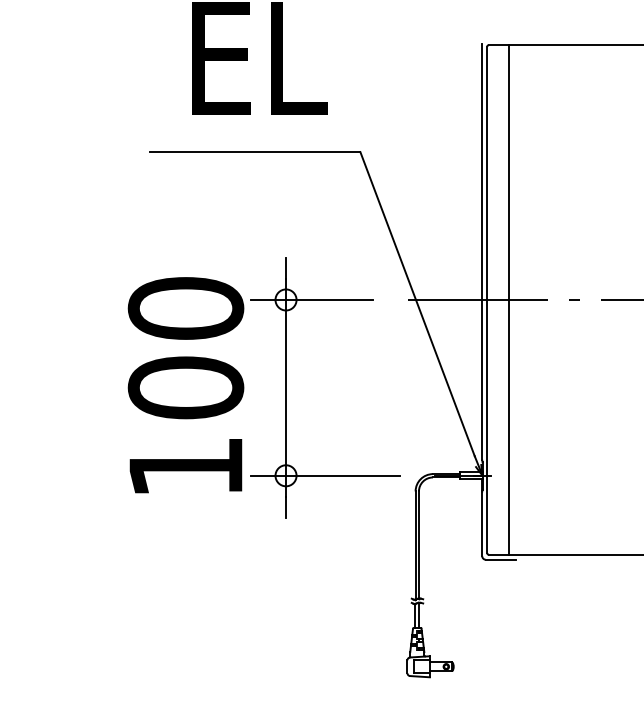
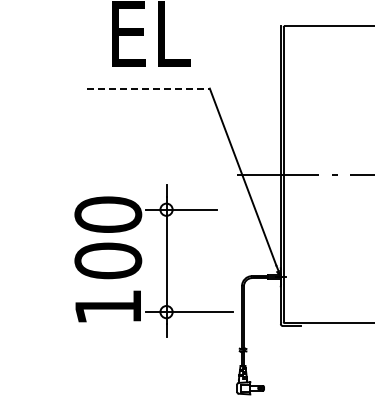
line: (256, 151) -> (149, 88), solid -> dashed
line: (509, 299) -> (296, 174), removed
part: (244, 387) -> (142, 260), moved

